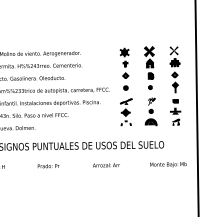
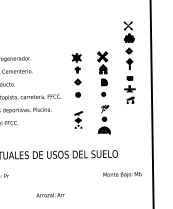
part: (175, 85) -> (129, 62), moved
part: (126, 112) -> (78, 120), size x0.6
text: (106, 165) -> (50, 195), moved

